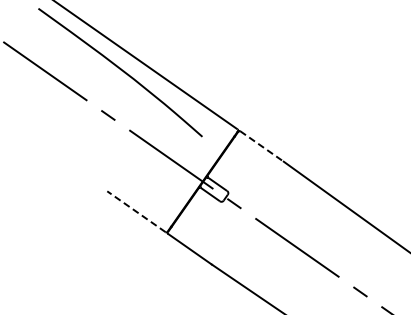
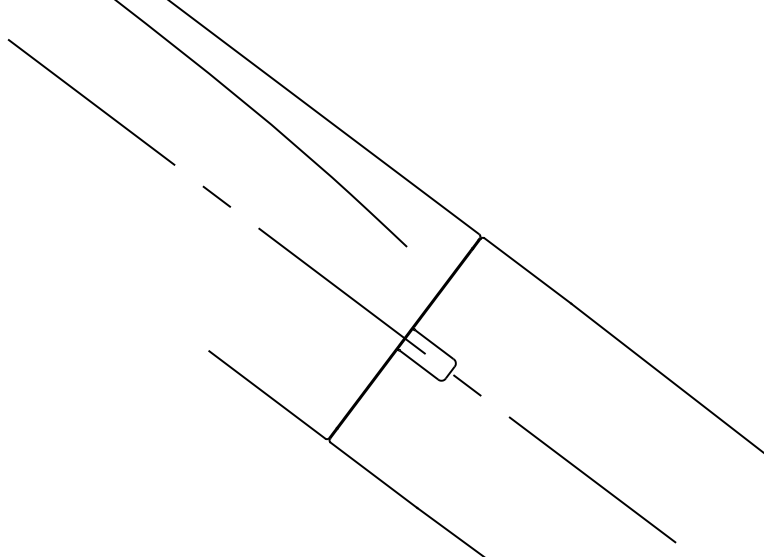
line: (262, 146) -> (528, 270), dashed -> solid
line: (136, 211) -> (267, 394), dashed -> solid

